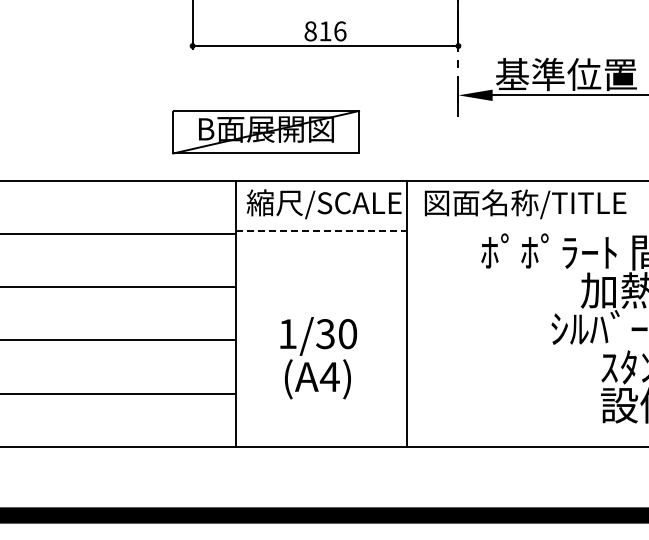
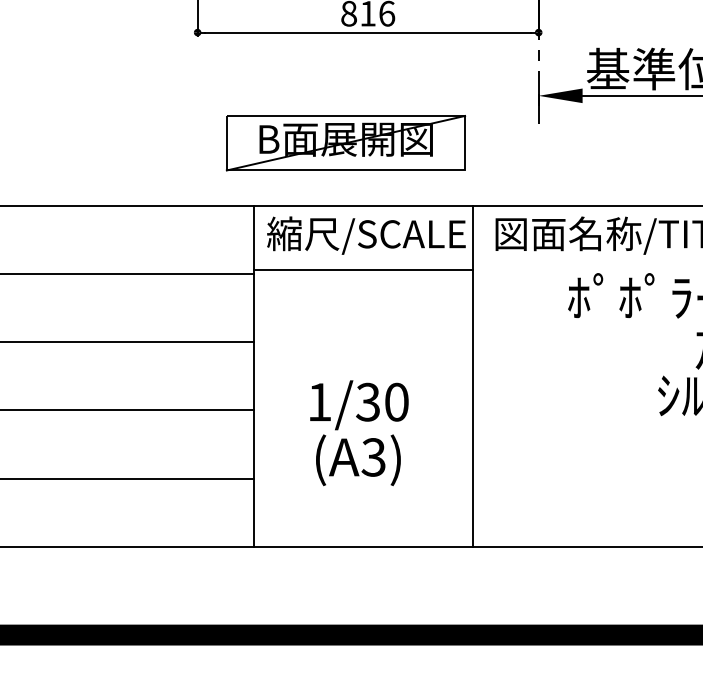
part: (265, 132) -> (345, 143), moved
line: (322, 231) -> (364, 270), dashed -> solid
text: (329, 377) -> (373, 457), (A4) -> (A3)

